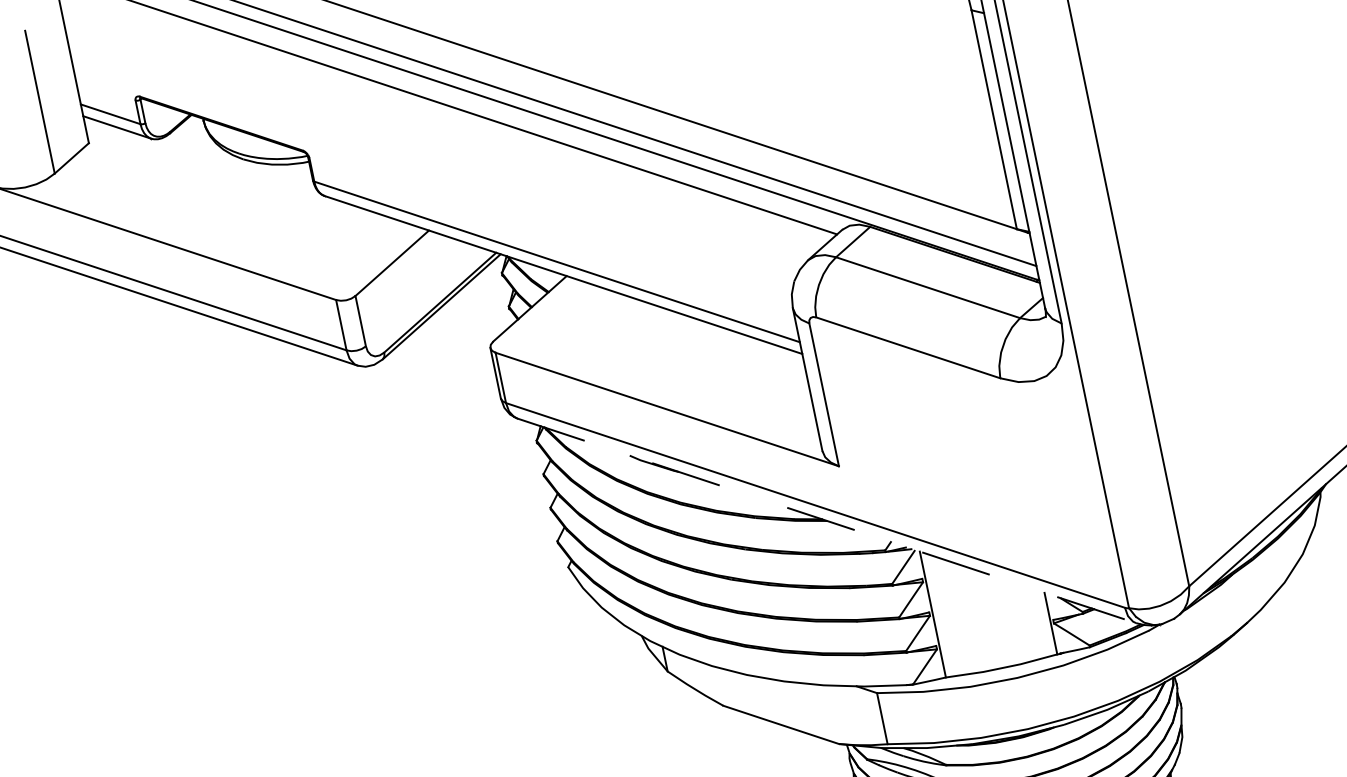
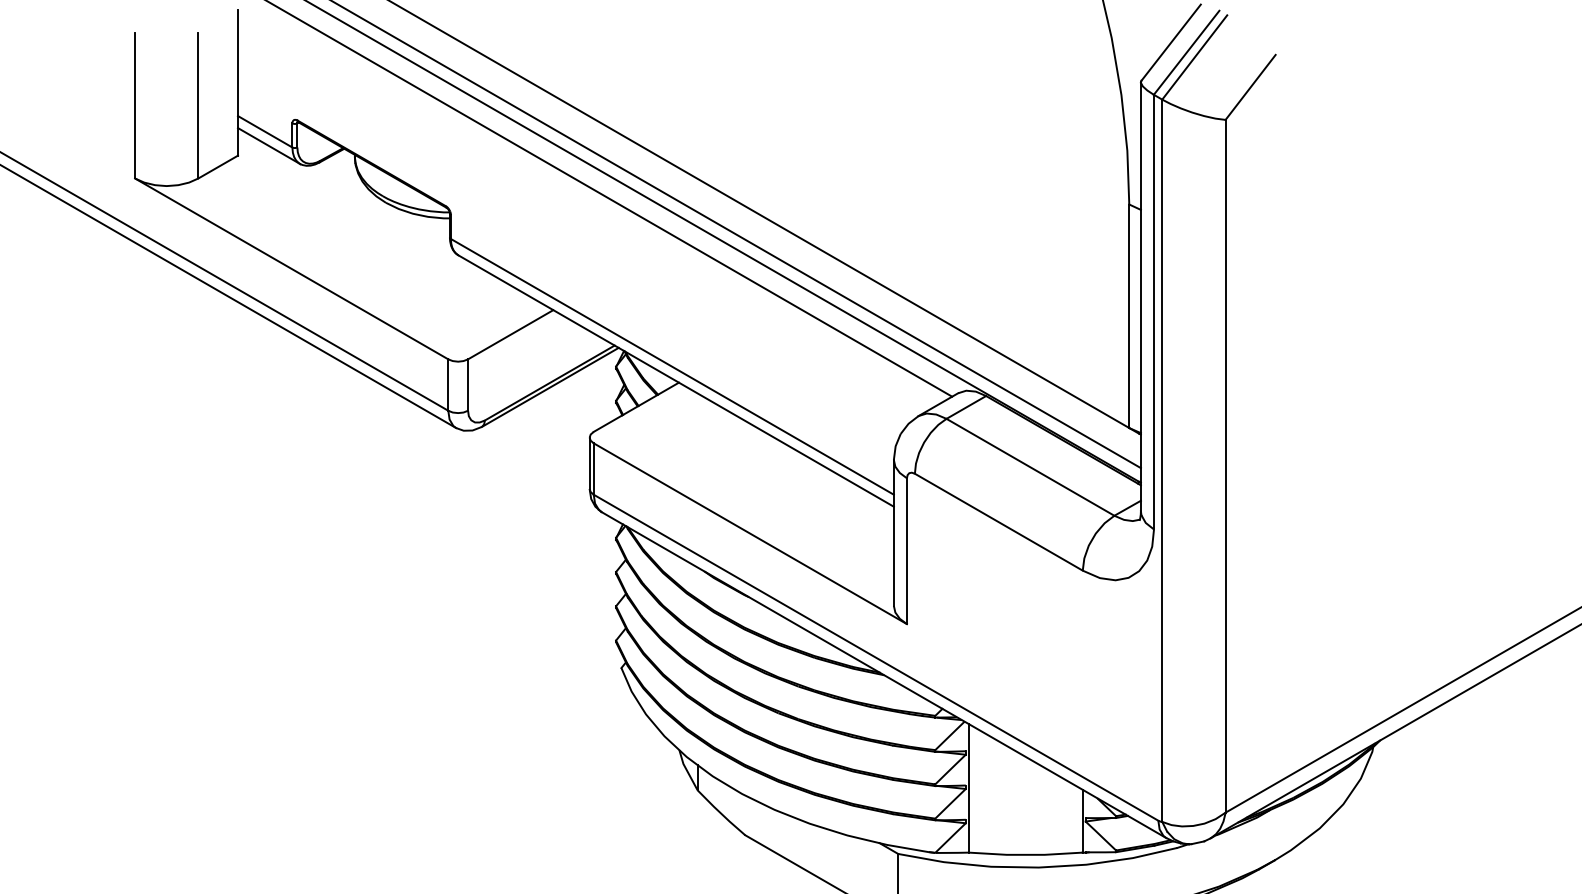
line: (826, 521) -> (883, 675), dashed -> solid

